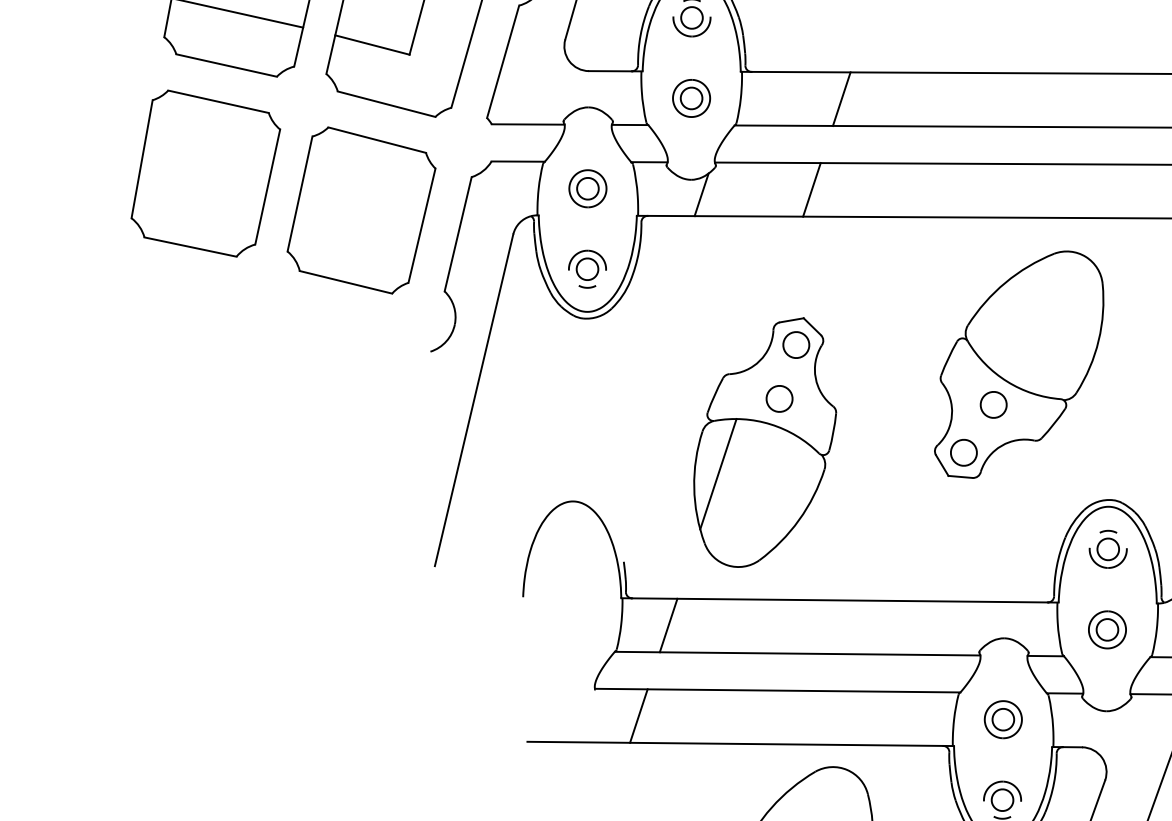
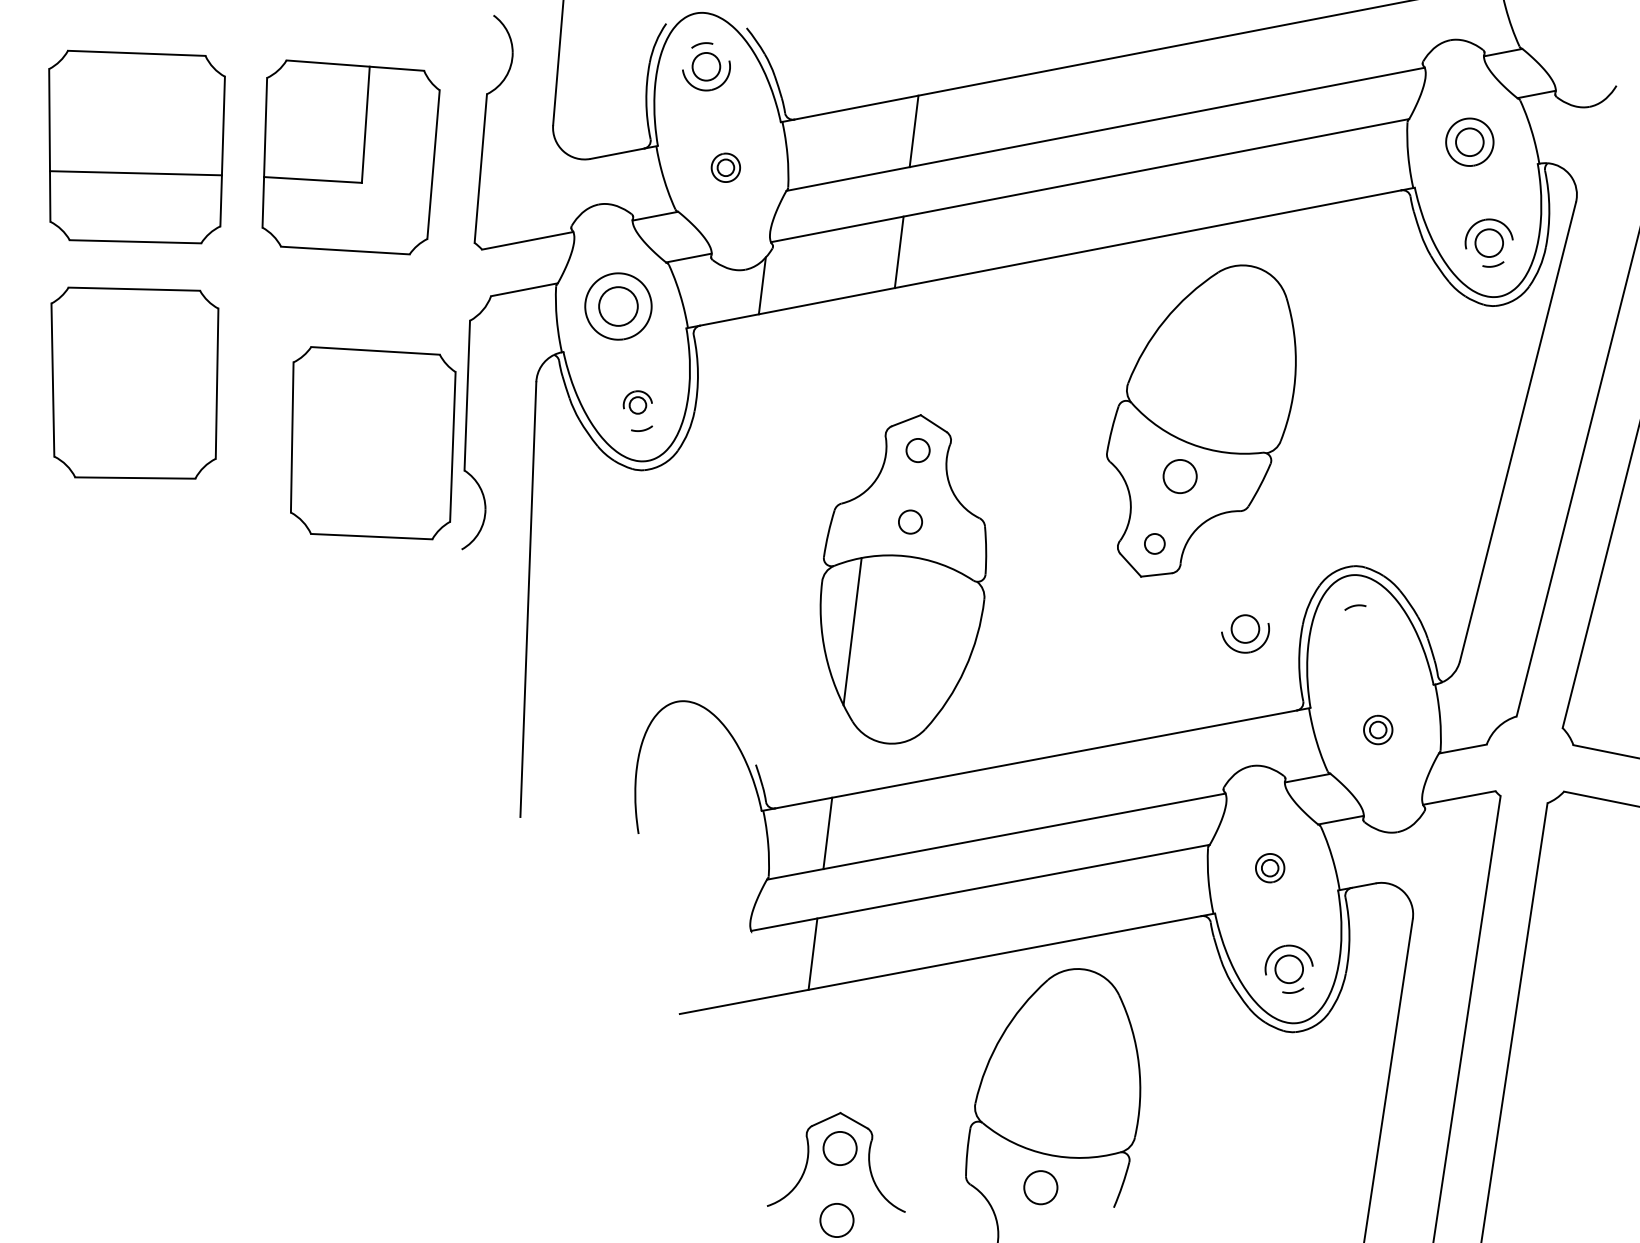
part: (691, 98) -> (725, 167), size x0.6
part: (587, 188) -> (618, 306), size x1.4
part: (361, 211) -> (373, 443), moved
part: (587, 265) -> (637, 402), size x0.6
circle: (795, 344) -> (917, 450), size x0.7
circle: (779, 398) -> (910, 521), size x0.7
circle: (963, 452) -> (1154, 543), size x0.6
part: (1107, 552) -> (1245, 633), moved
part: (1106, 629) -> (1377, 729), size x0.6
part: (1002, 718) -> (1269, 867), size x0.6

